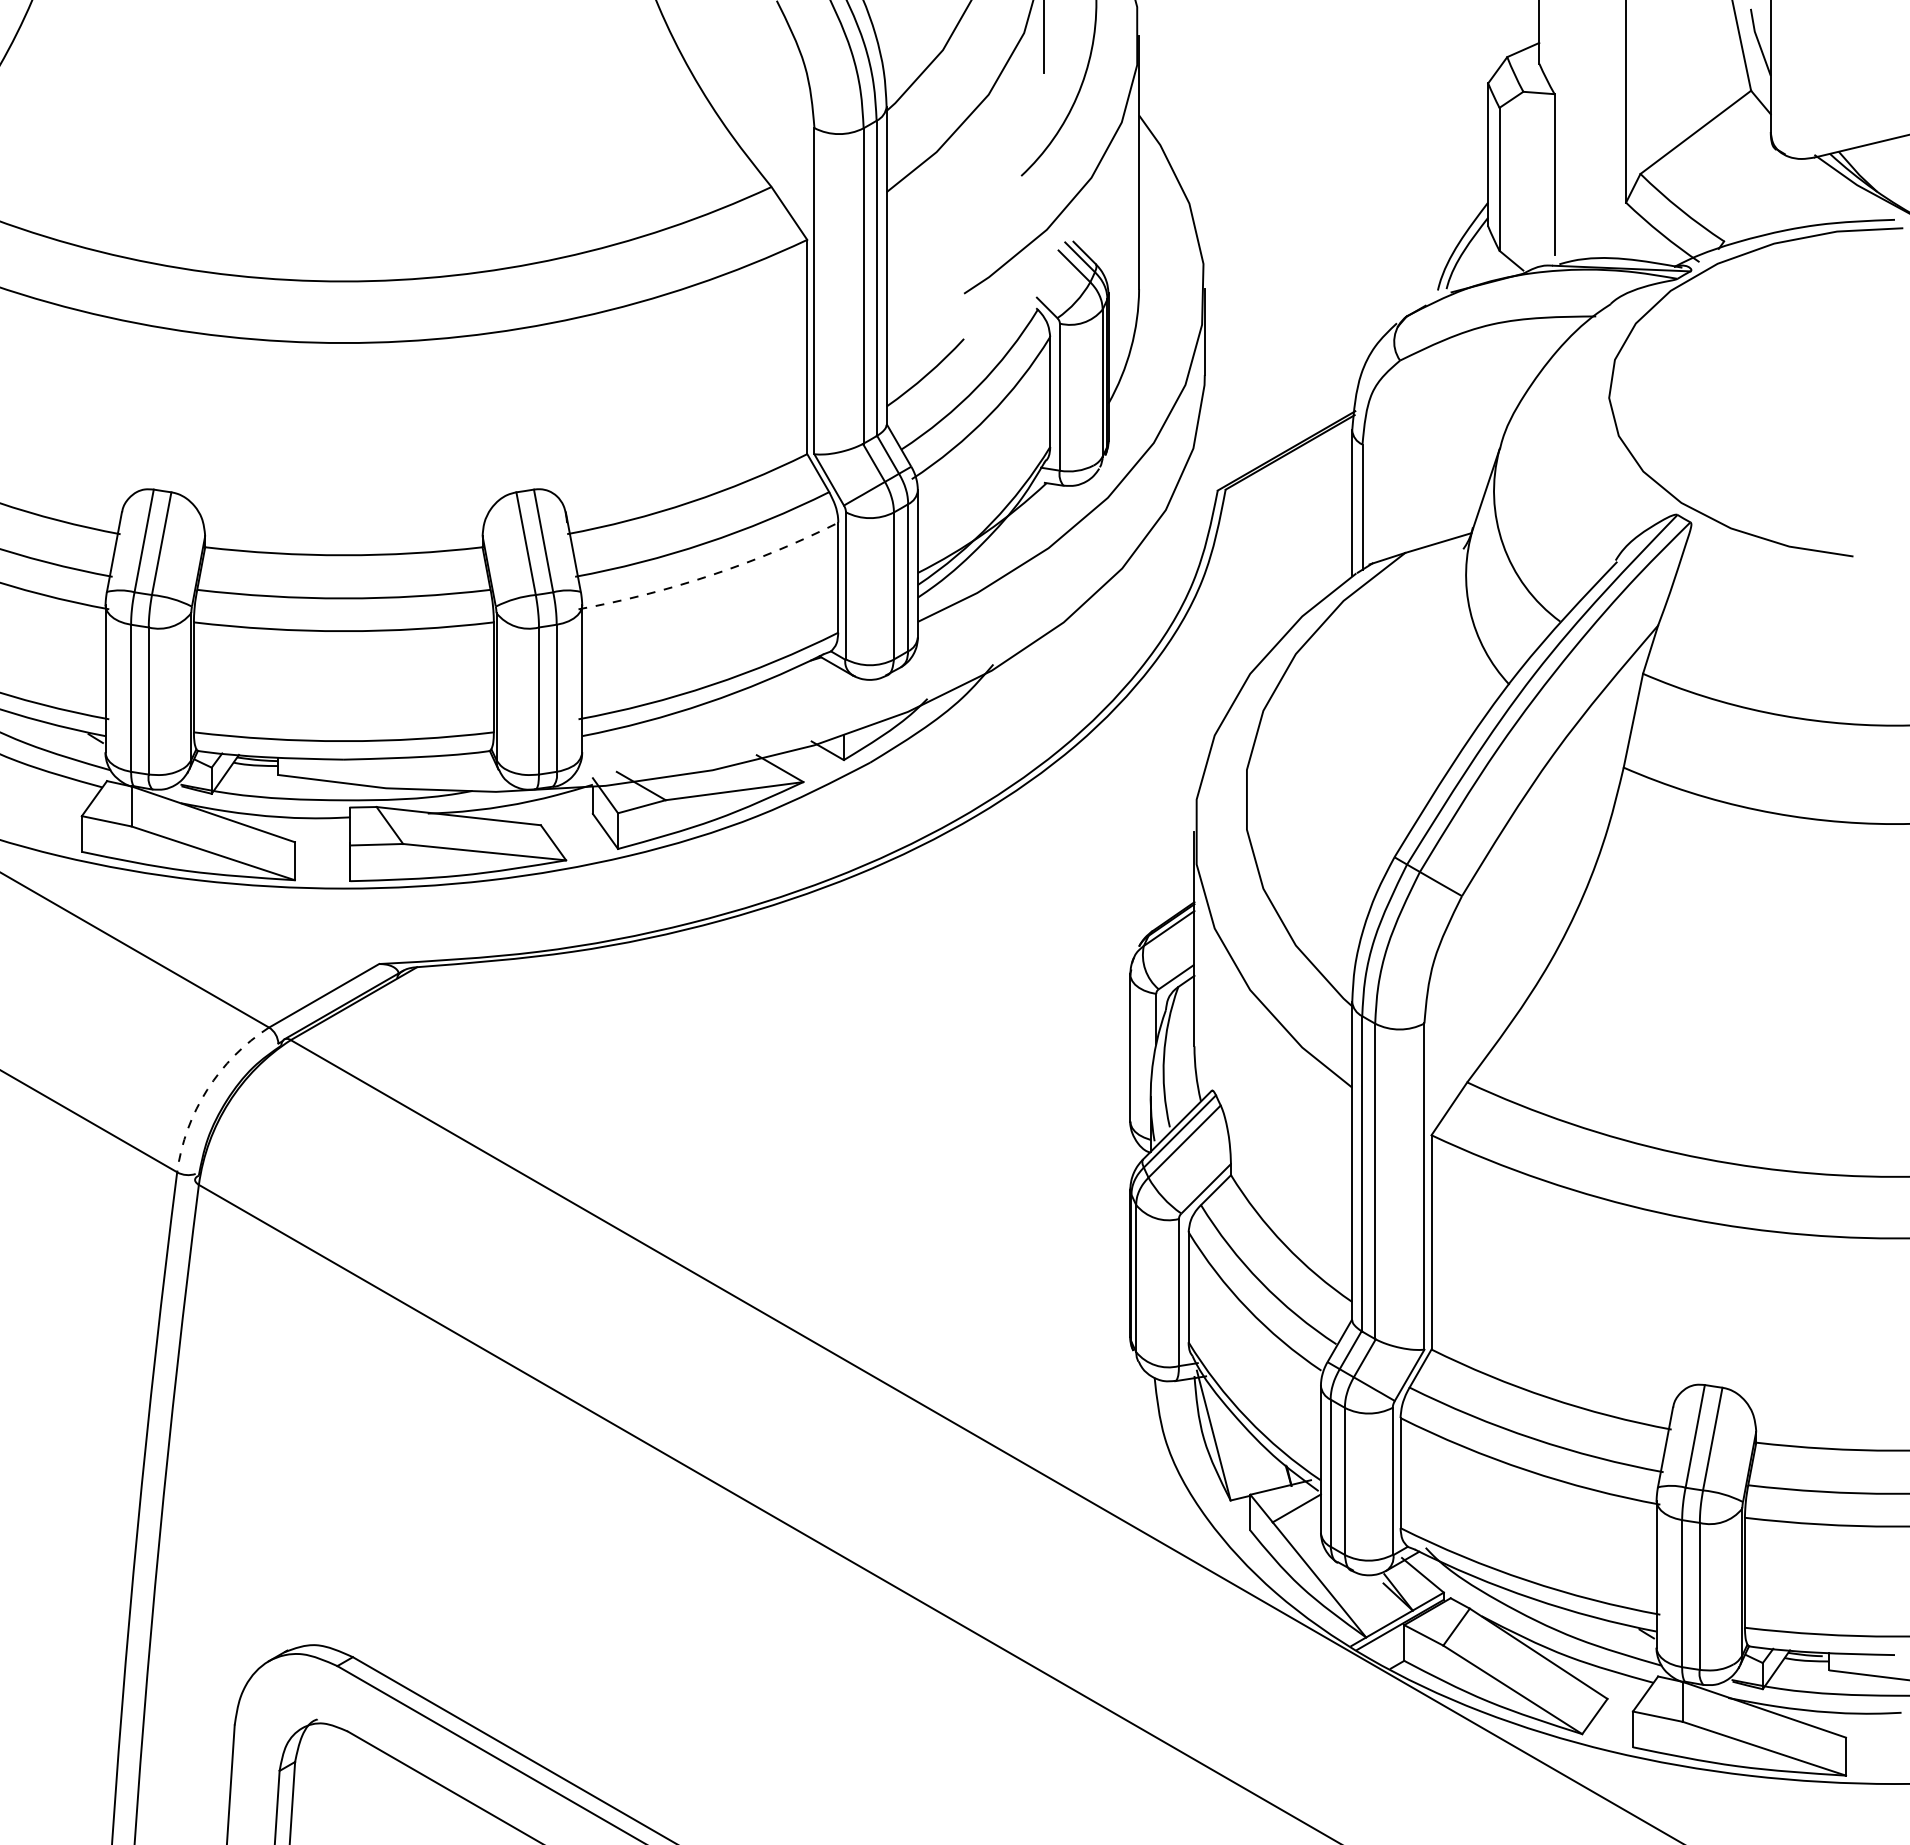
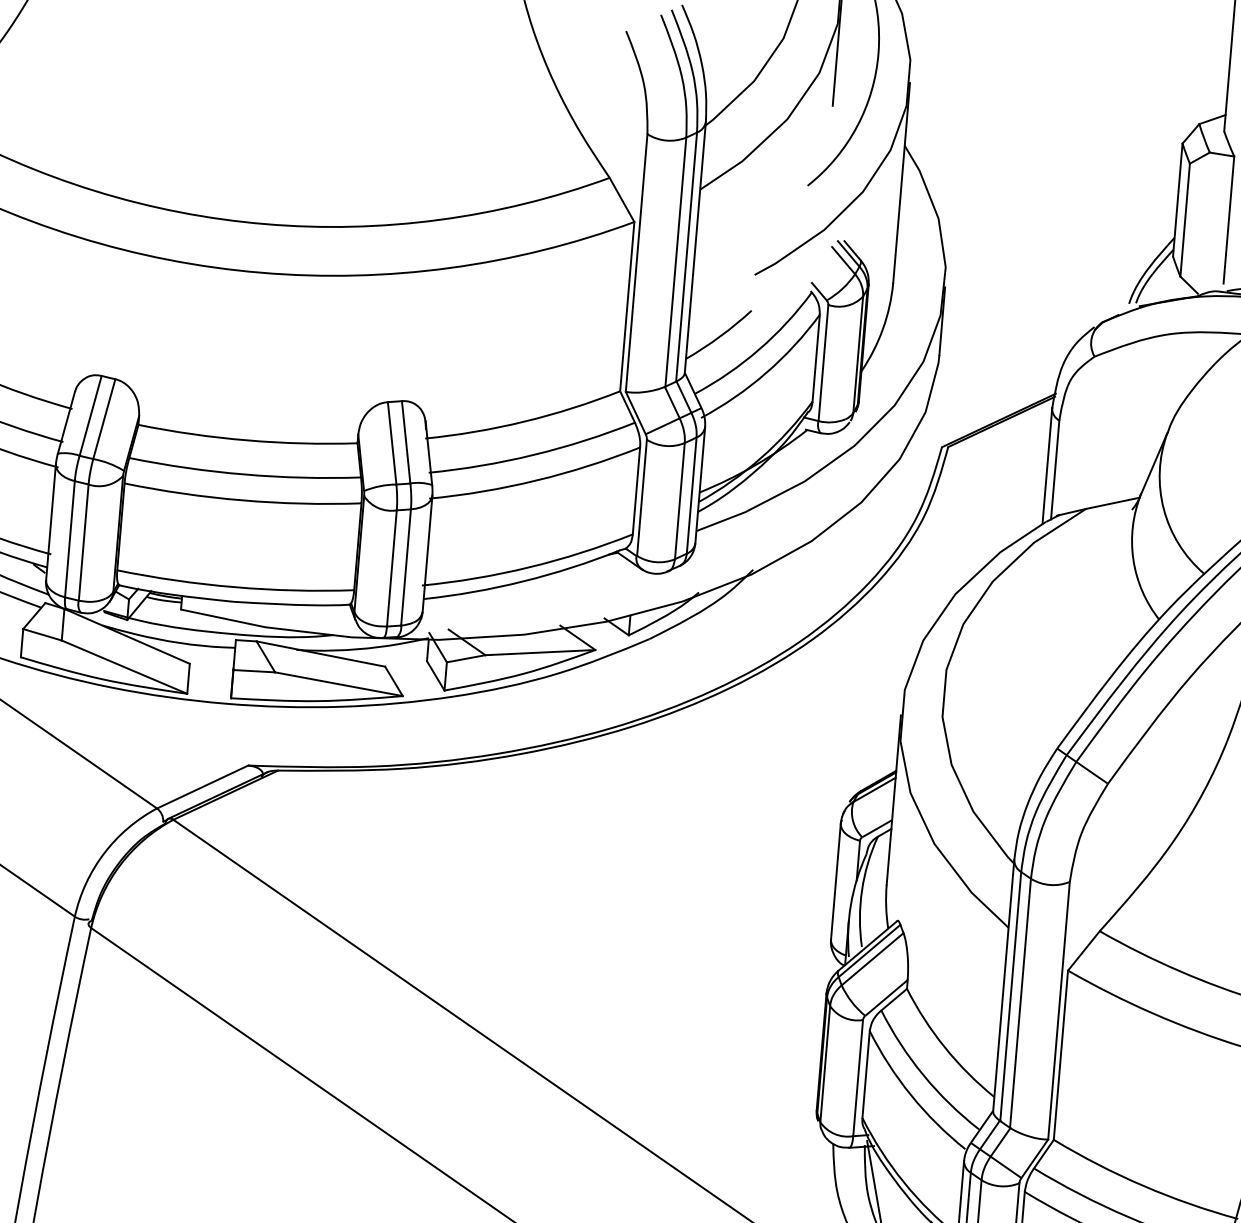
arc: (711, 575) -> (536, 480), dashed -> solid
arc: (207, 1089) -> (104, 853), dashed -> solid

